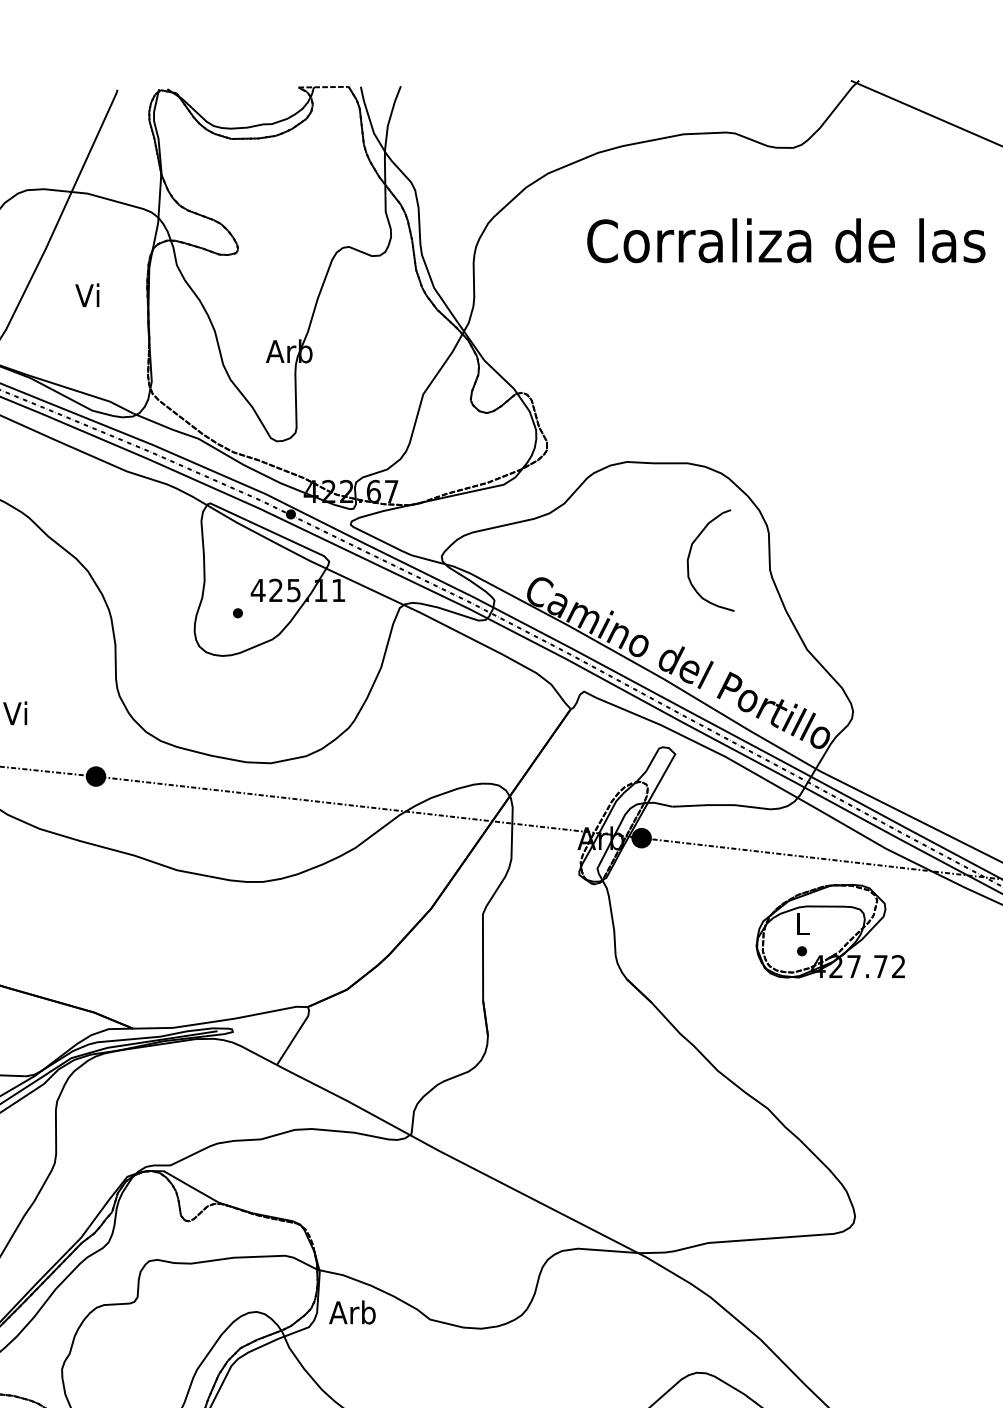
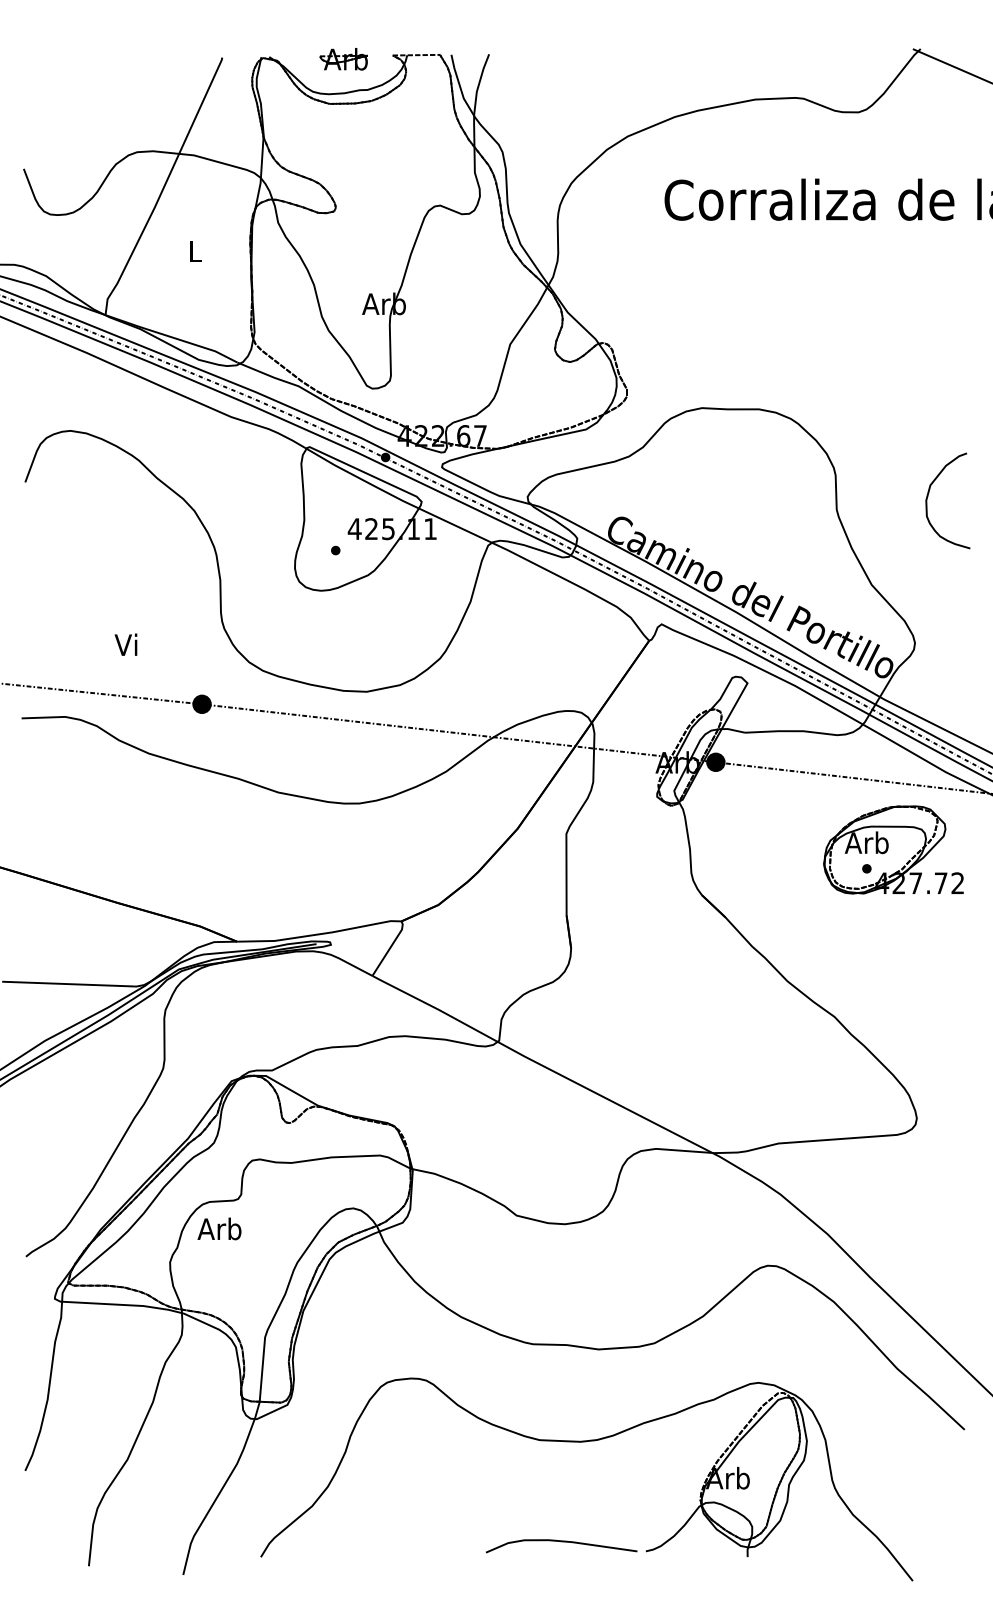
part: (246, 91) -> (343, 59), added
text: (86, 295) -> (193, 251), Vi -> L
curve: (691, 552) -> (929, 493), moved
text: (801, 923) -> (866, 842), L -> Arb
text: (352, 1312) -> (219, 1228), moved

